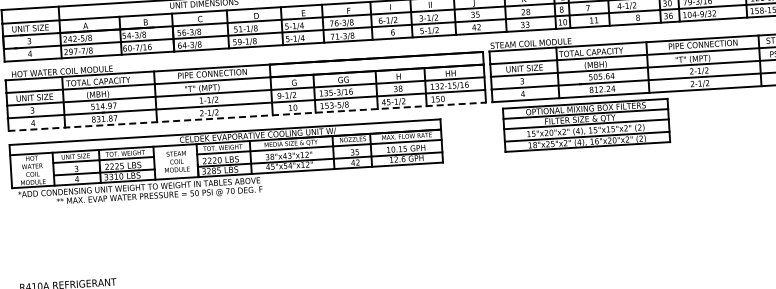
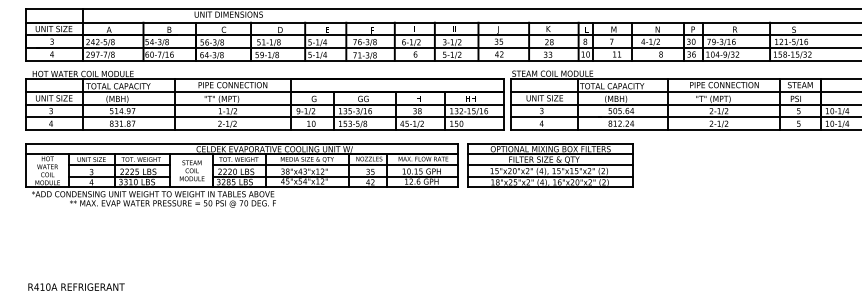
line: (247, 117) -> (265, 130), dashed -> solid
part: (586, 125) -> (550, 165), moved

